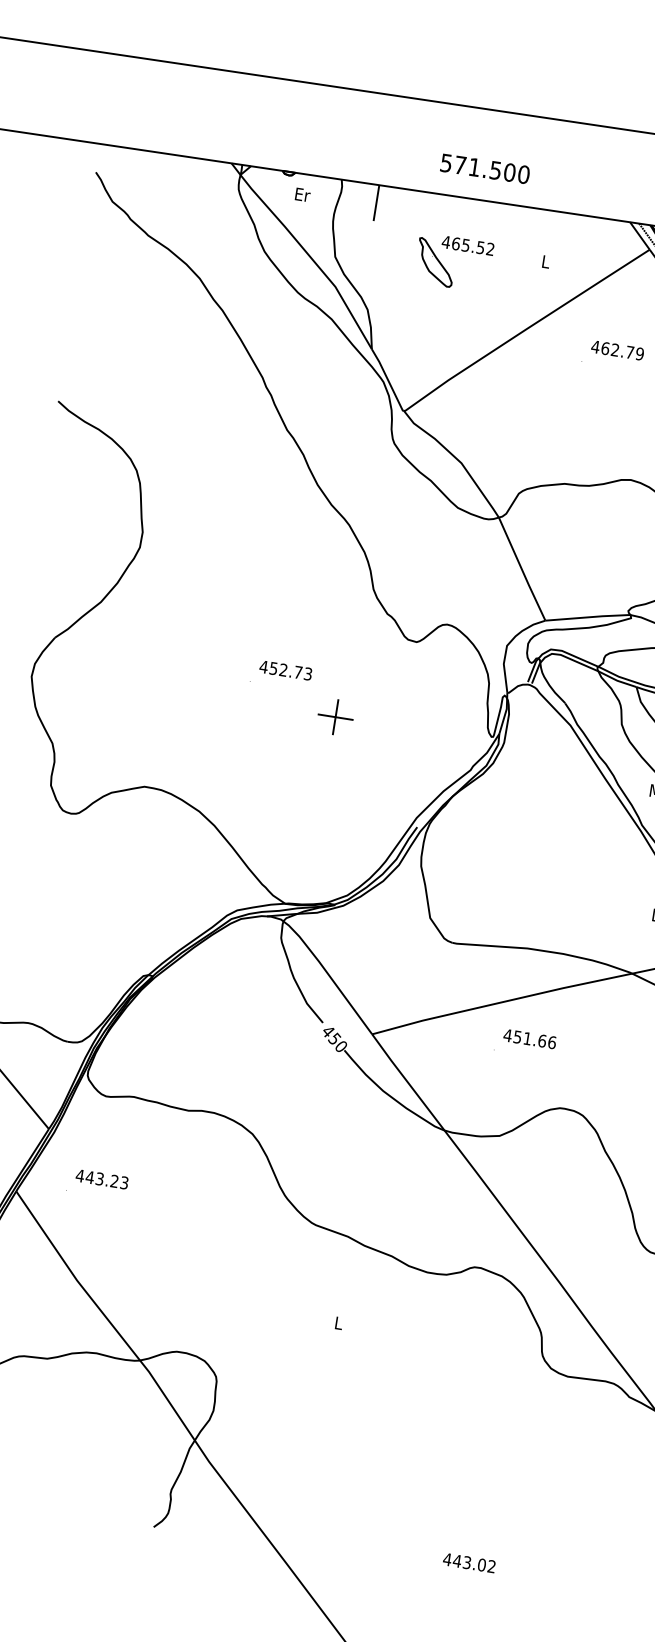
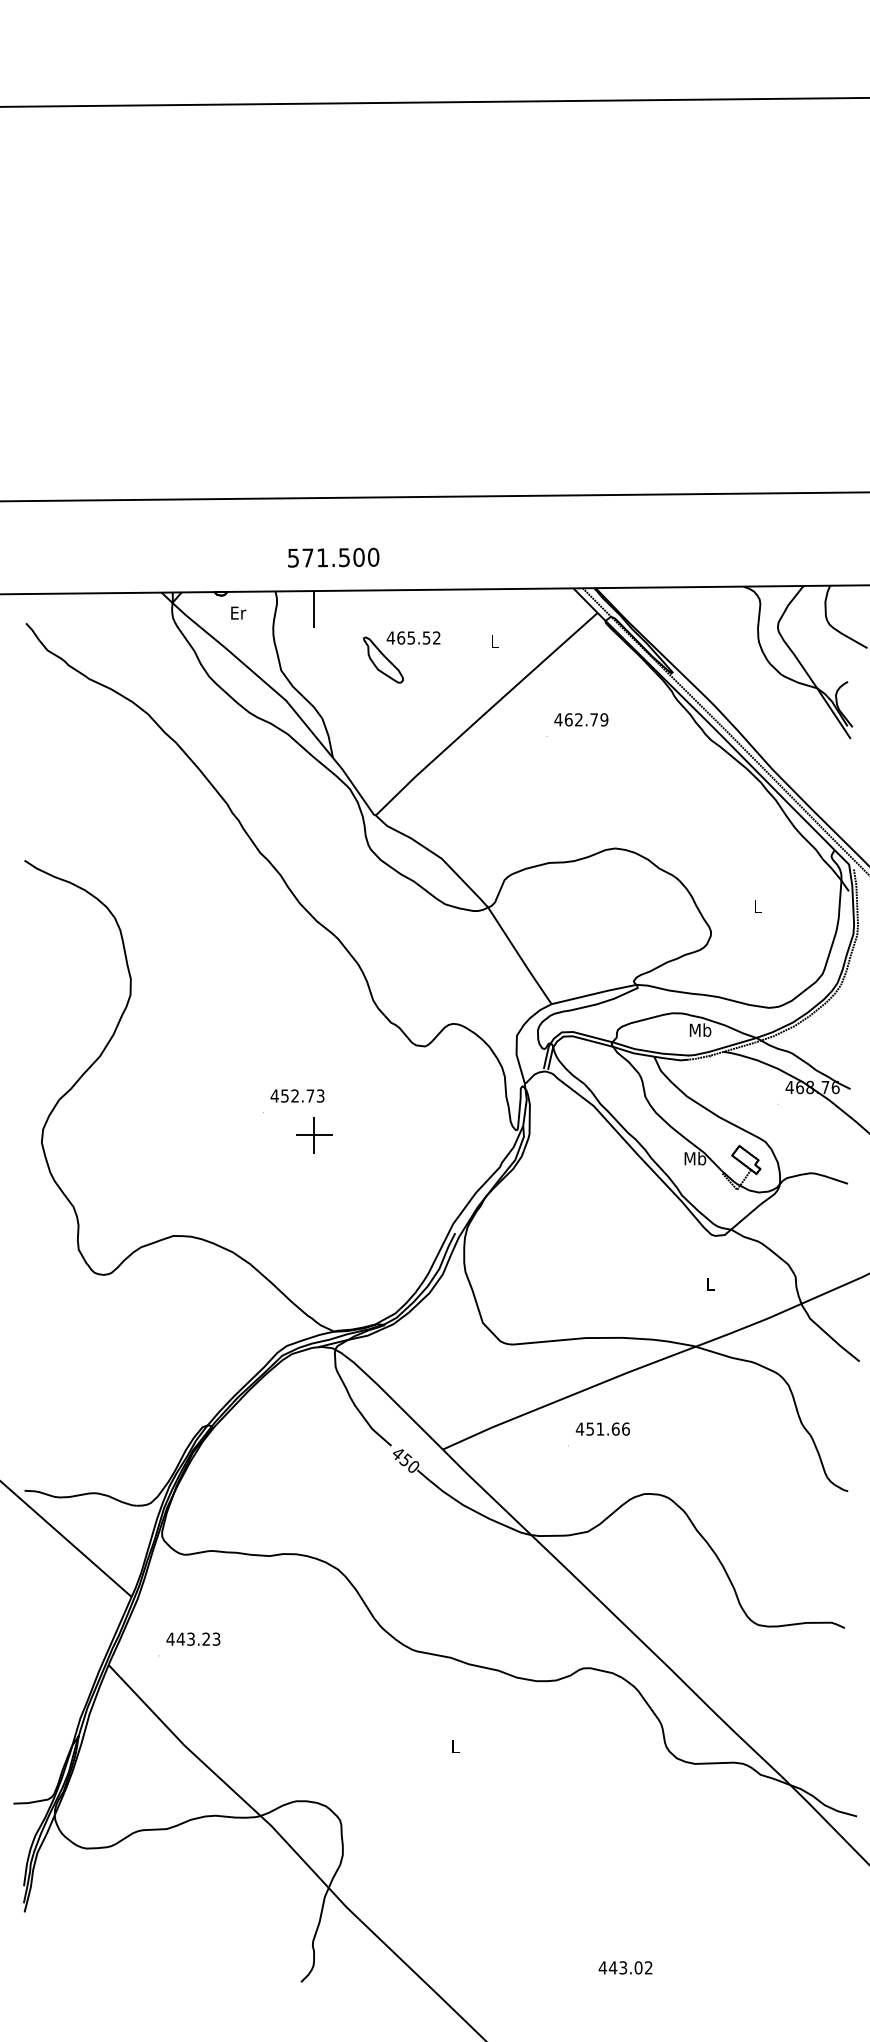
text: (485, 168) -> (333, 557), moved
part: (335, 717) -> (314, 1135), moved

